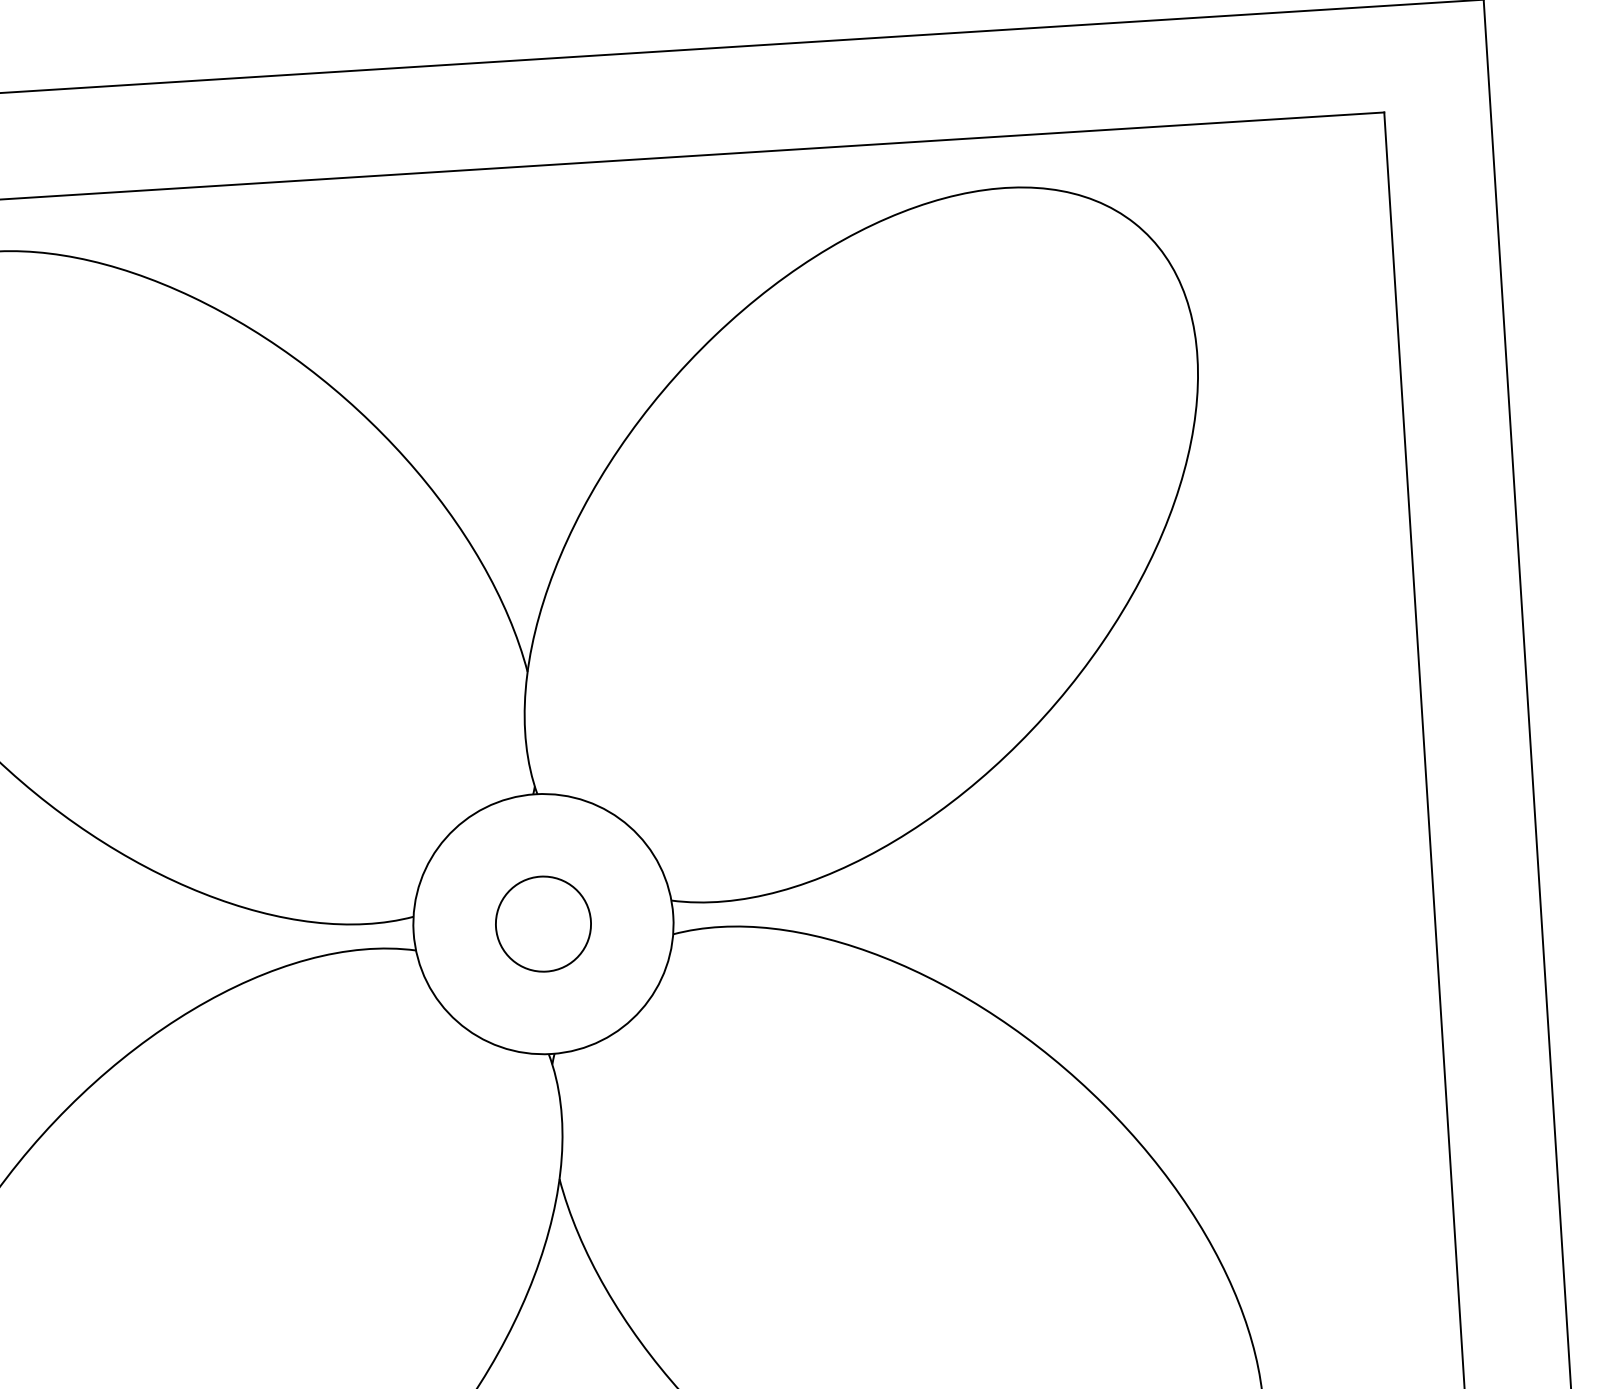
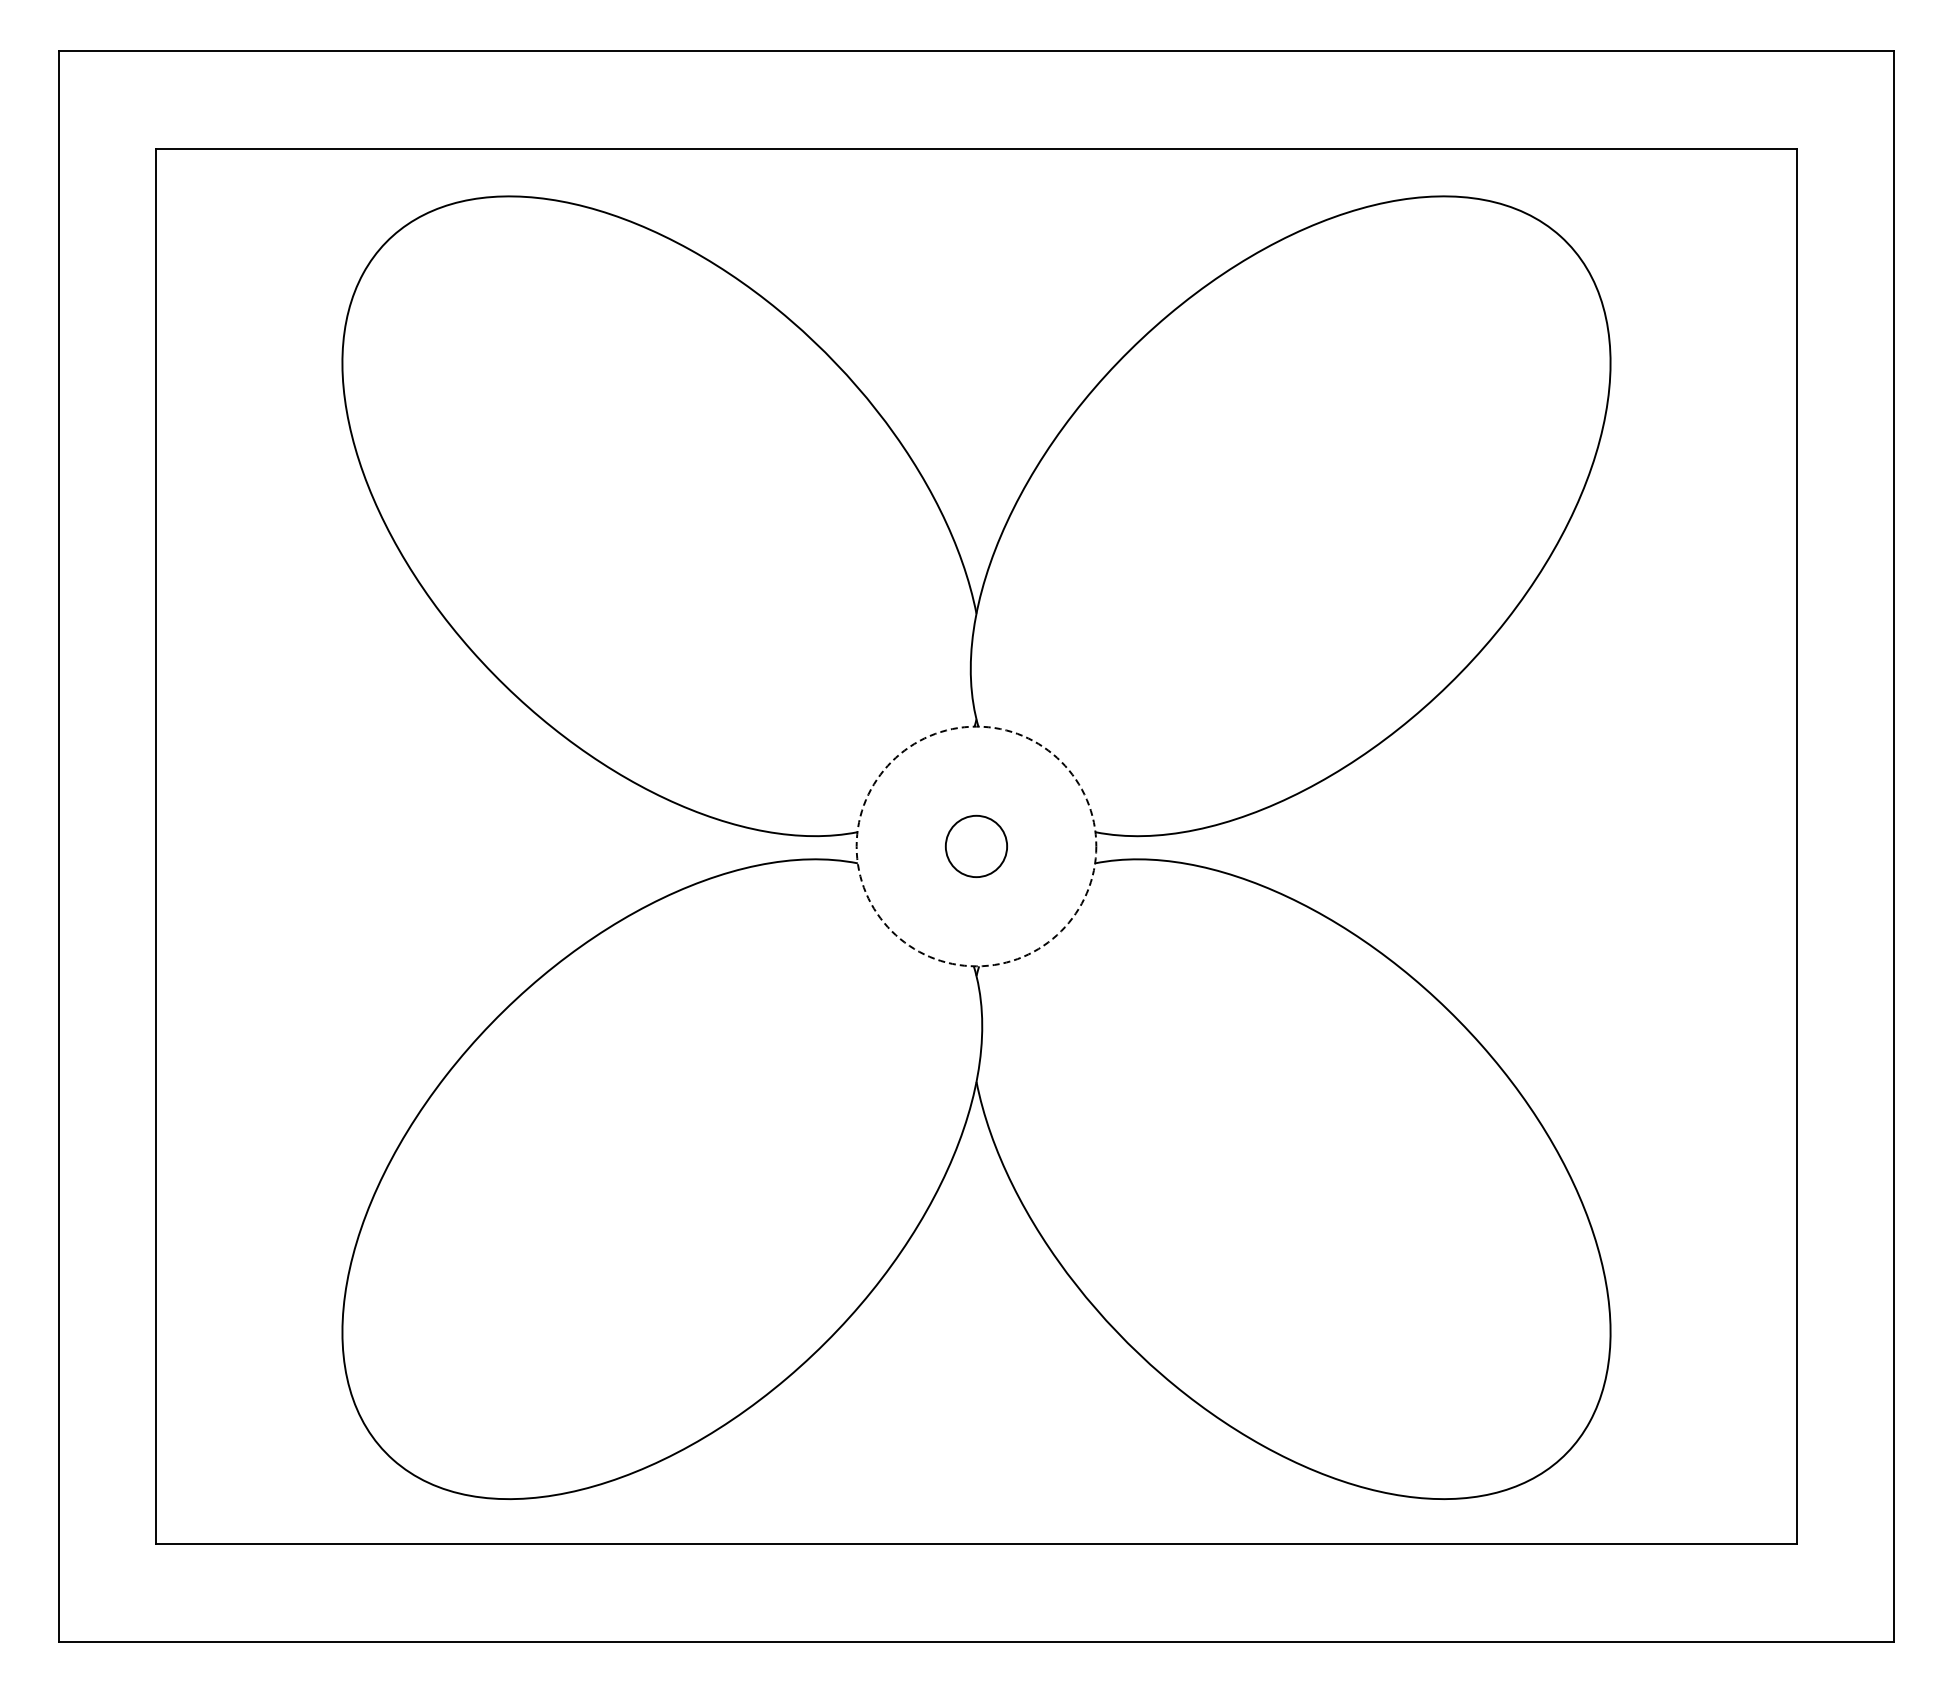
circle: (543, 924) -> (976, 846), size x0.7
circle: (543, 924) -> (976, 846), solid -> dashed

